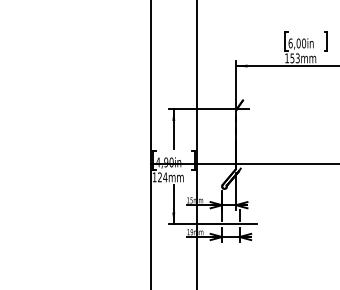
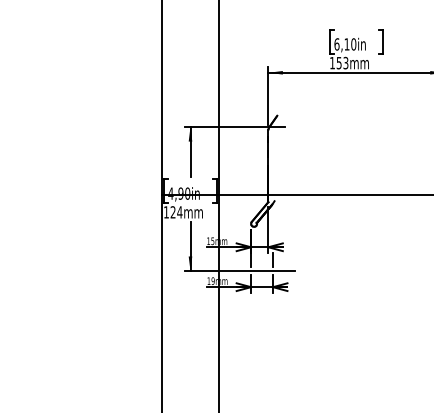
text: (298, 43) -> (346, 44), 6,00in -> 6,10in

